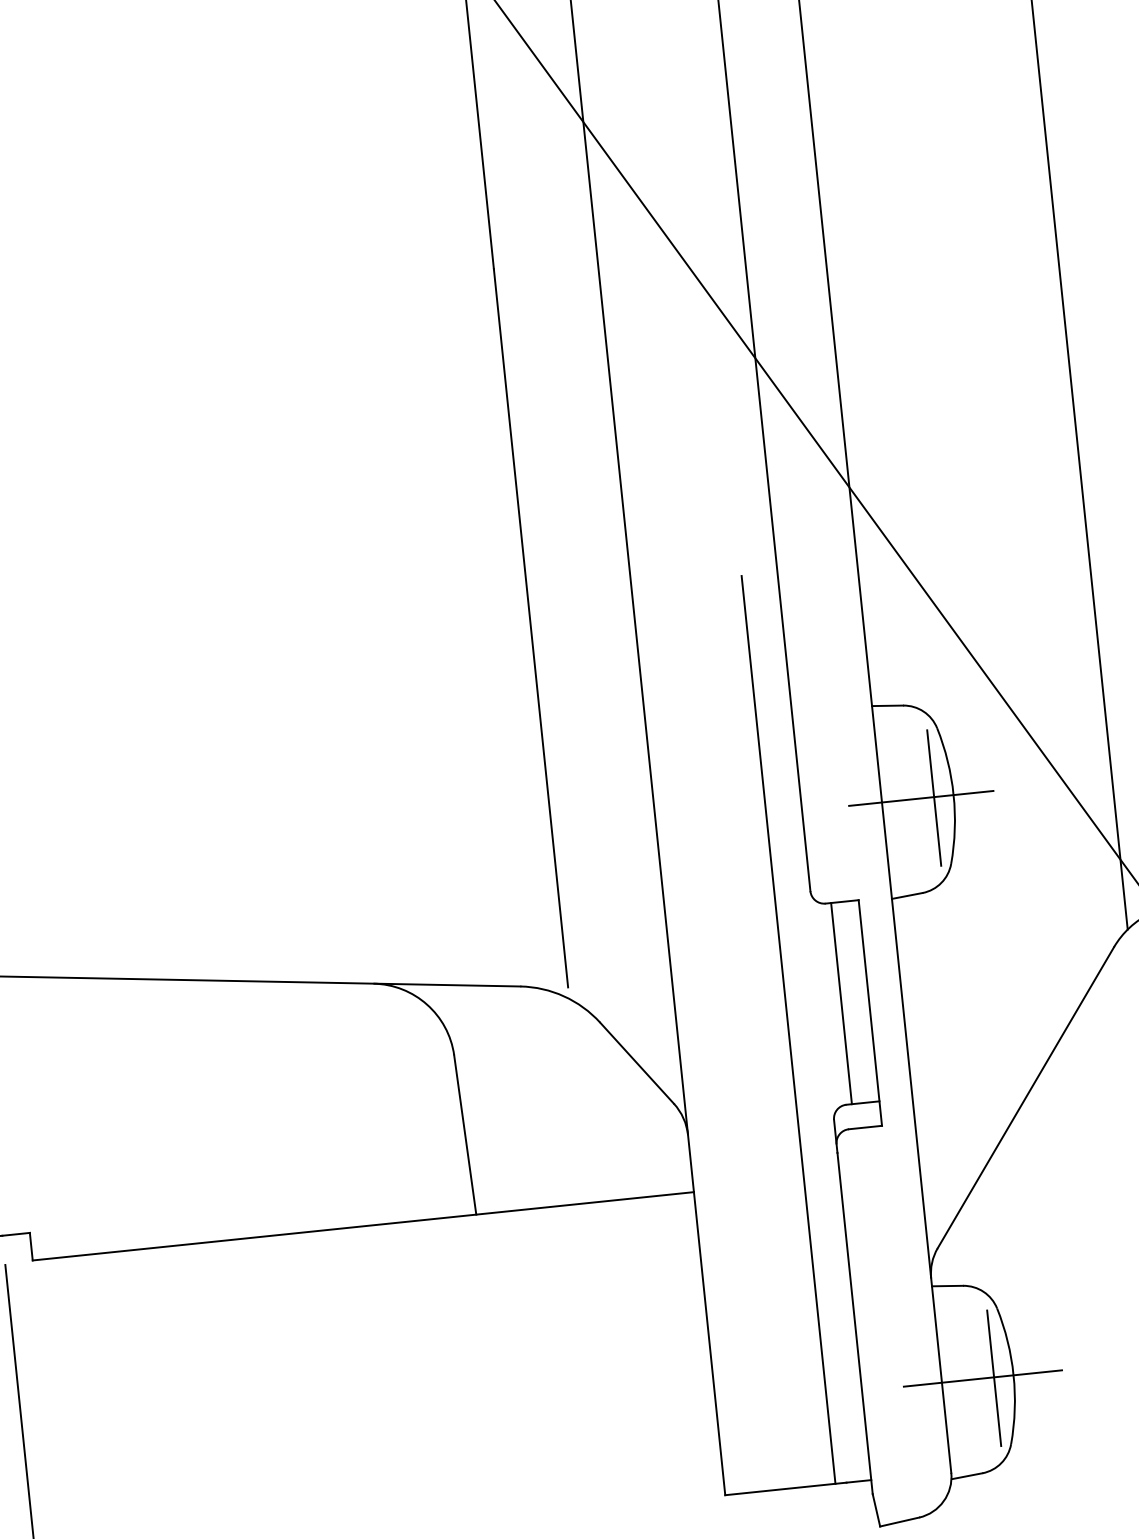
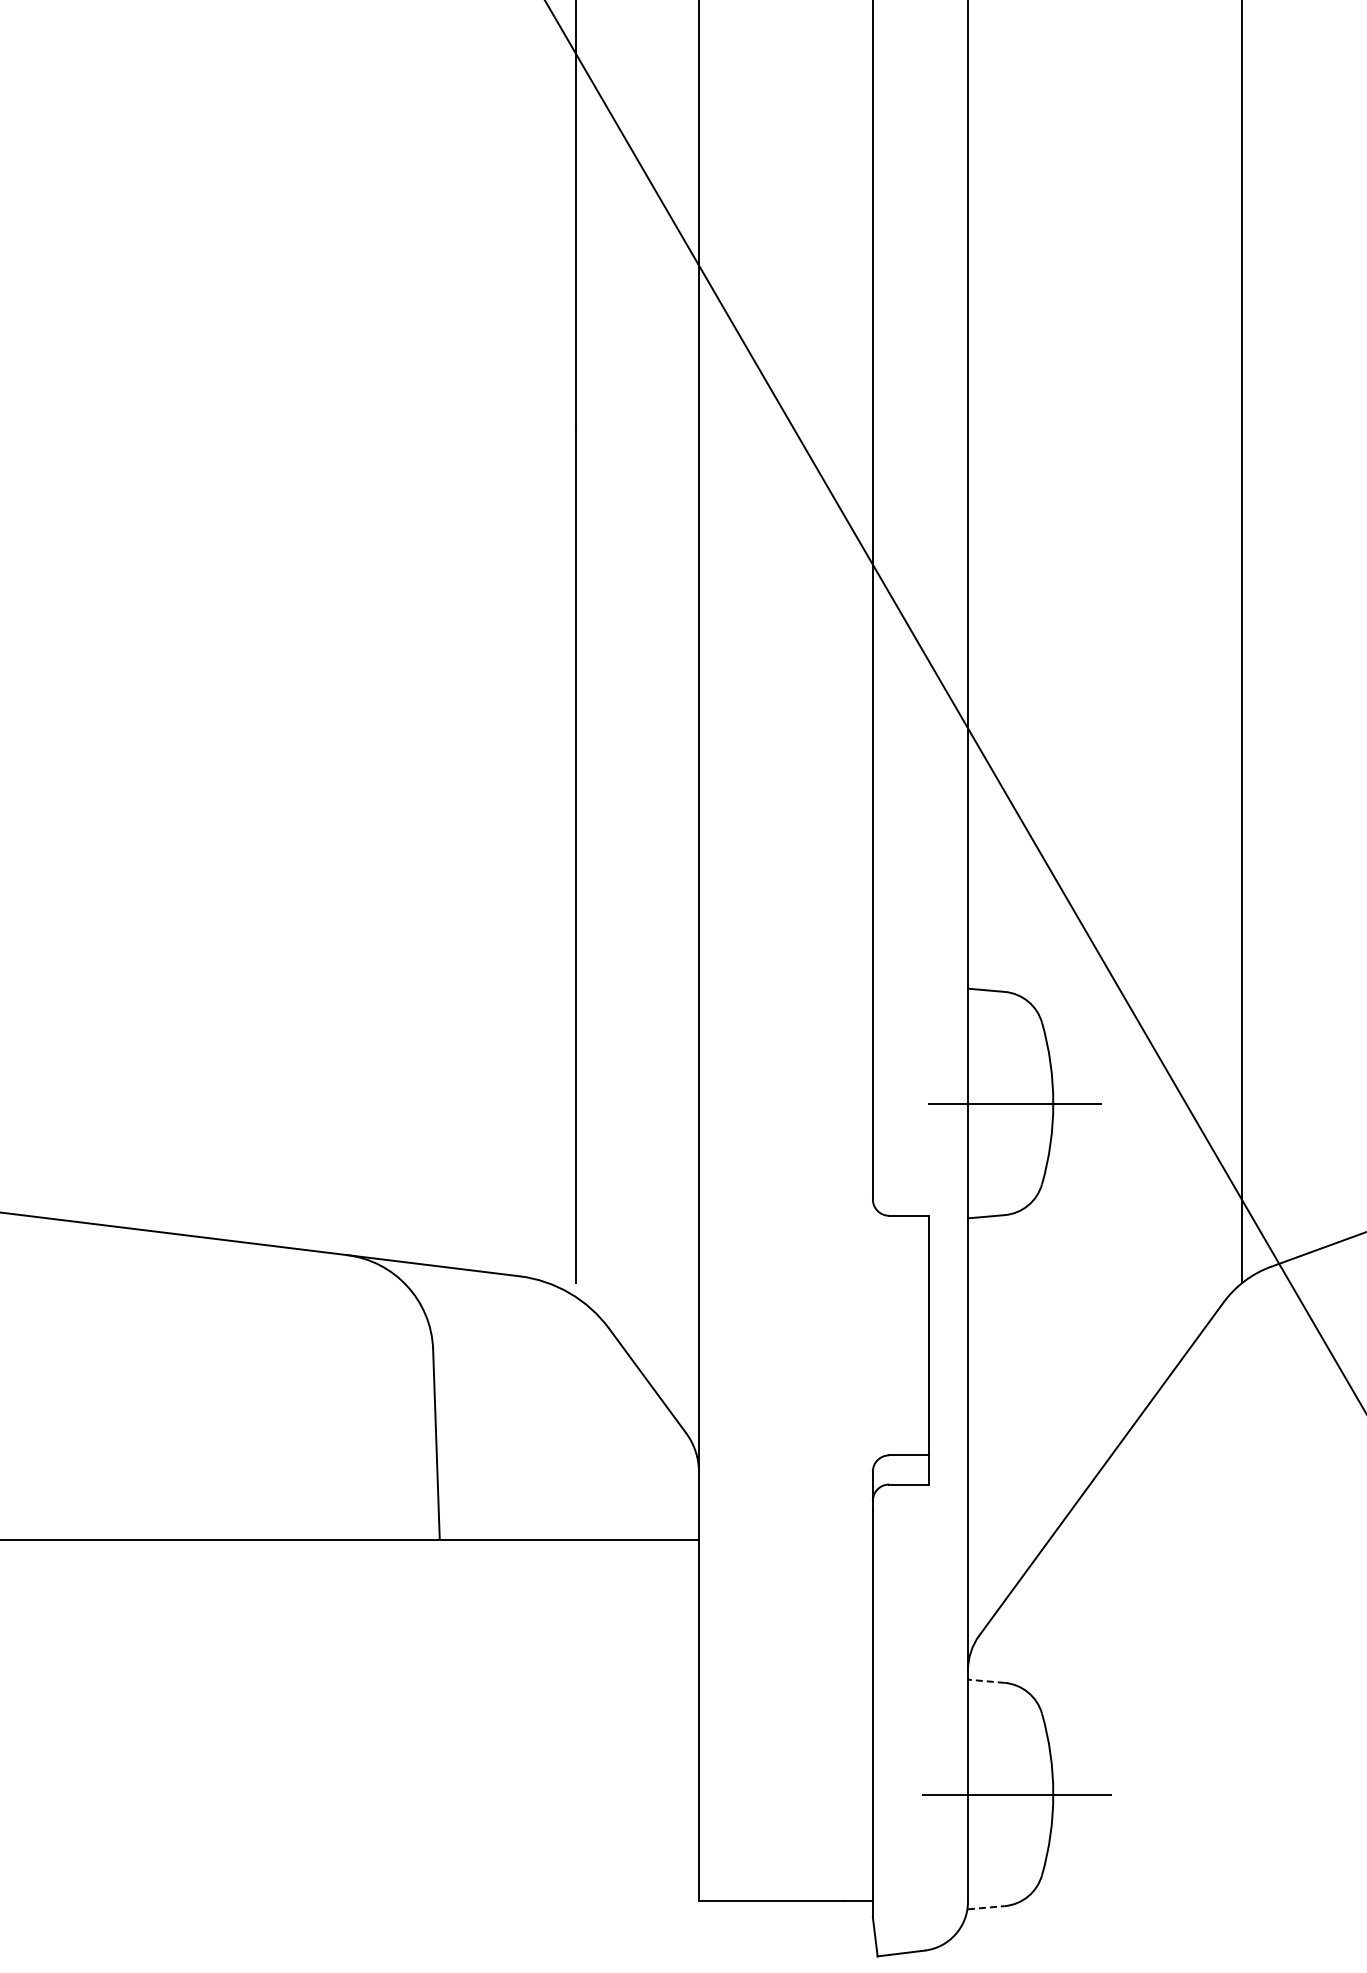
line: (934, 797) -> (1030, 1104), removed
line: (841, 1003) -> (895, 1335), removed
line: (788, 1029) -> (830, 1359), removed
line: (946, 1286) -> (985, 1681), solid -> dashed
line: (994, 1378) -> (1030, 1795), removed
line: (967, 1476) -> (986, 1907), solid -> dashed

